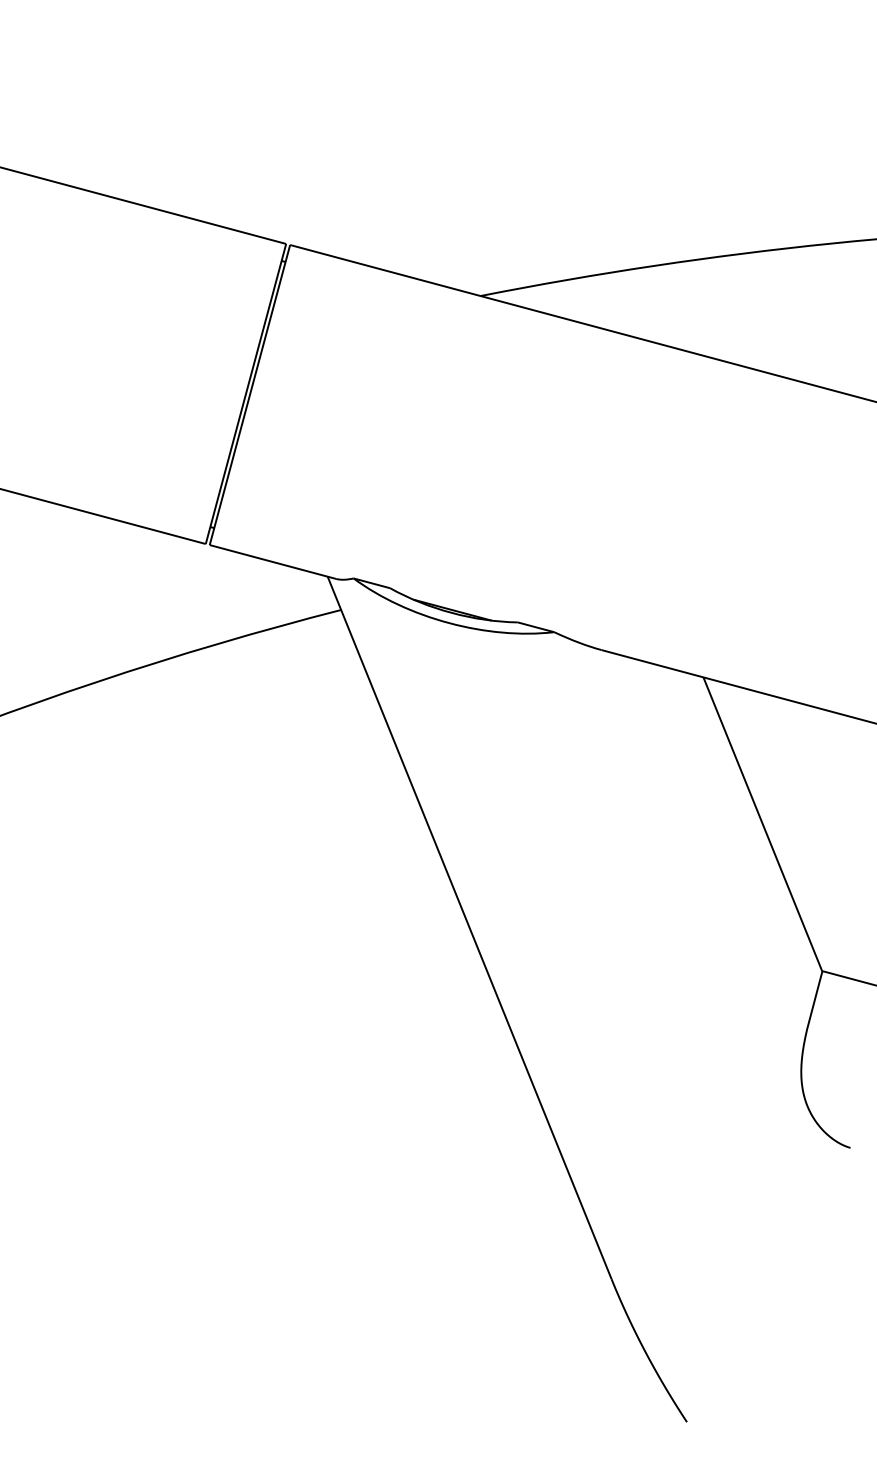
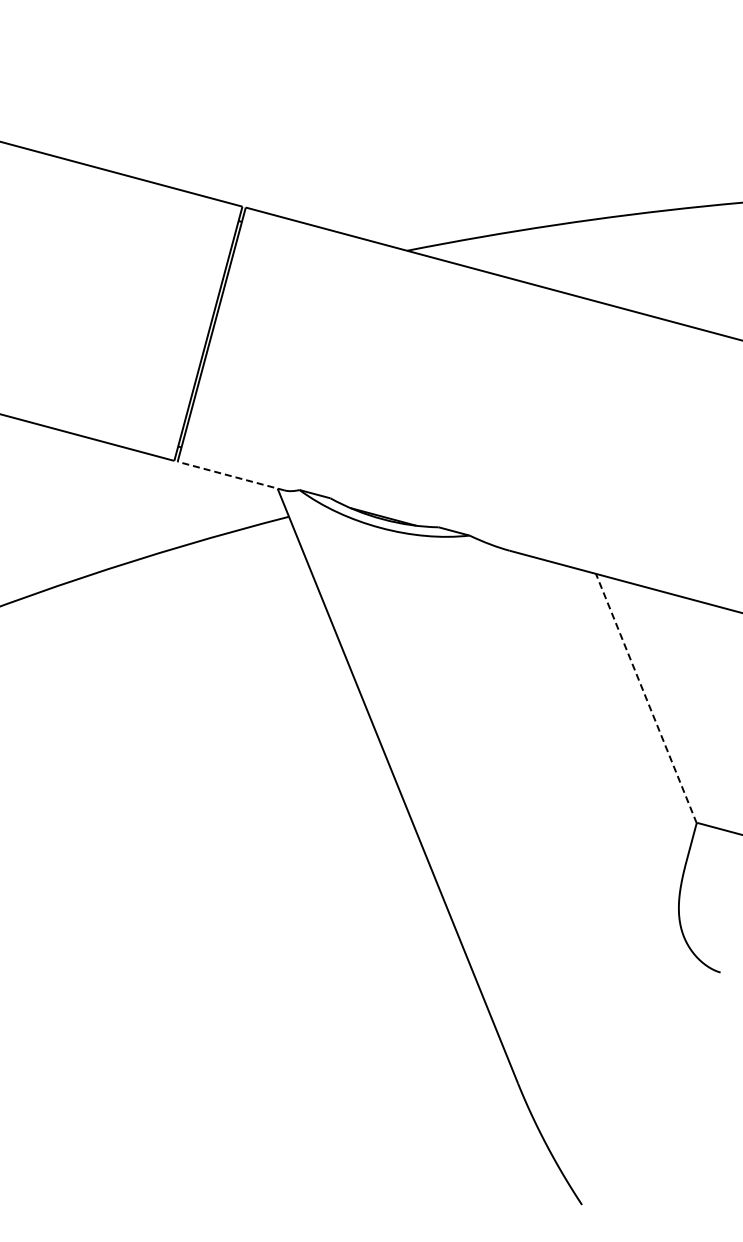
line: (272, 562) -> (230, 476), solid -> dashed
line: (763, 824) -> (646, 698), solid -> dashed

